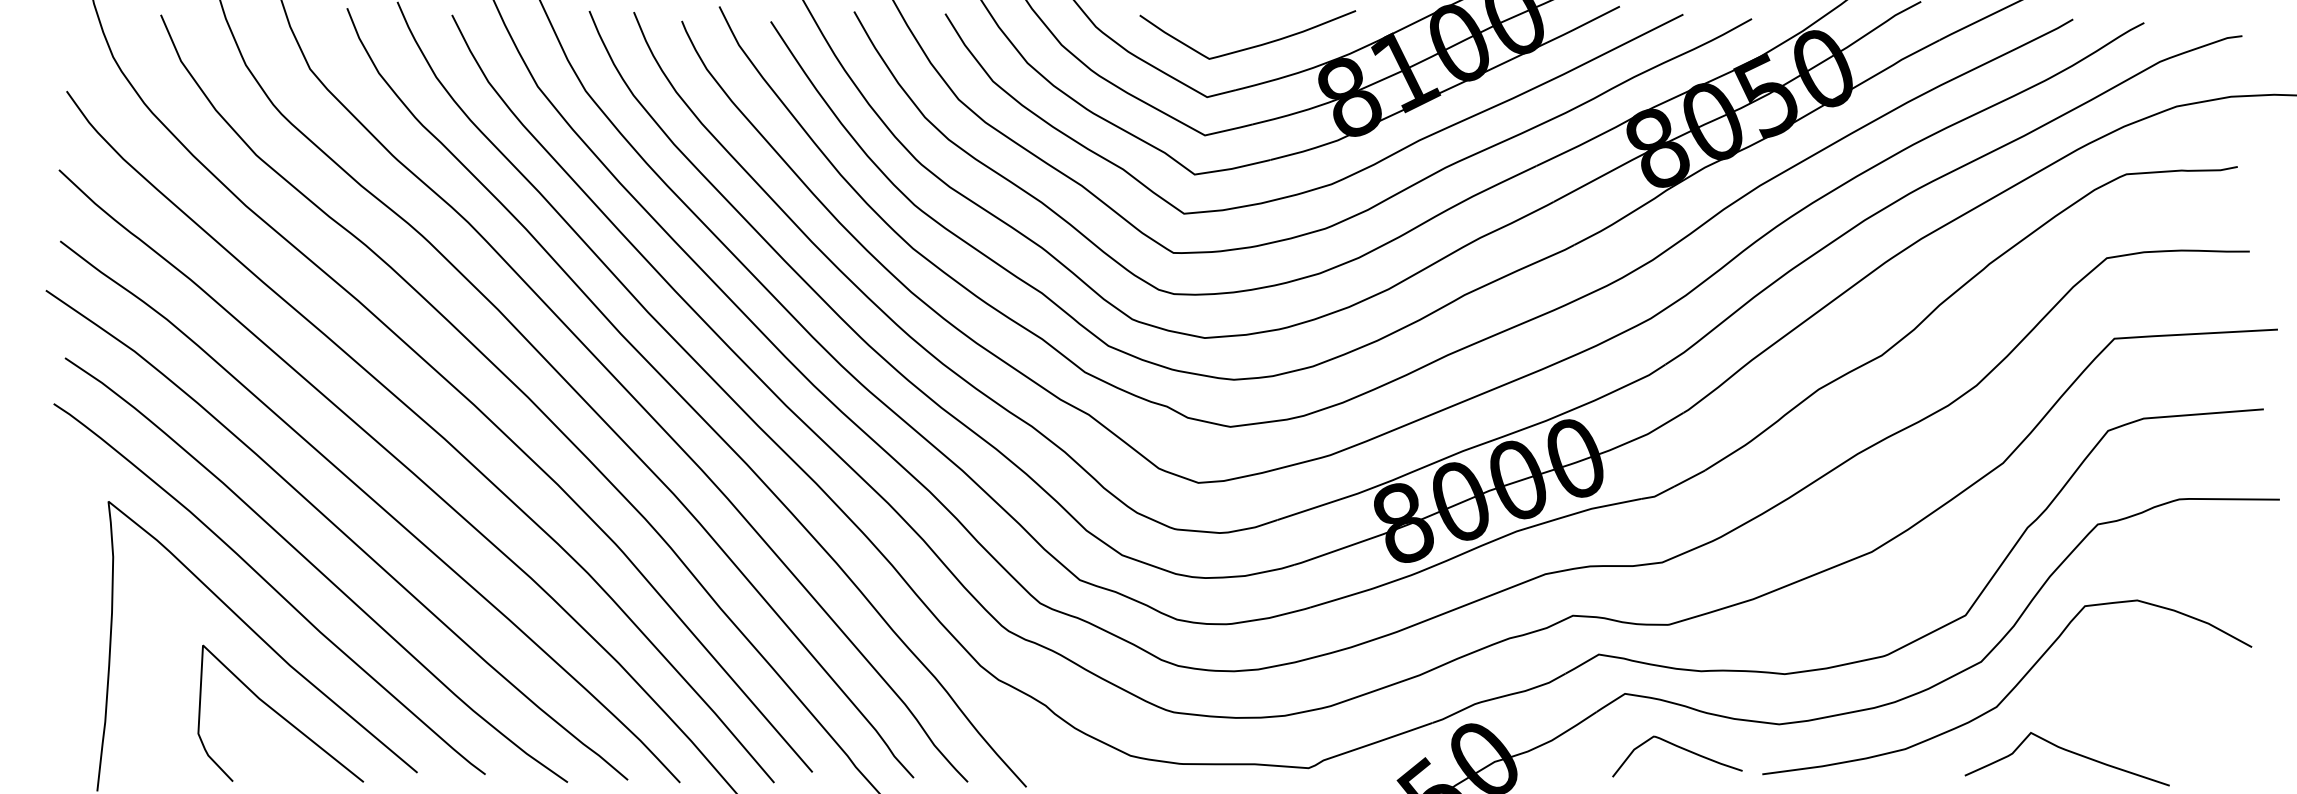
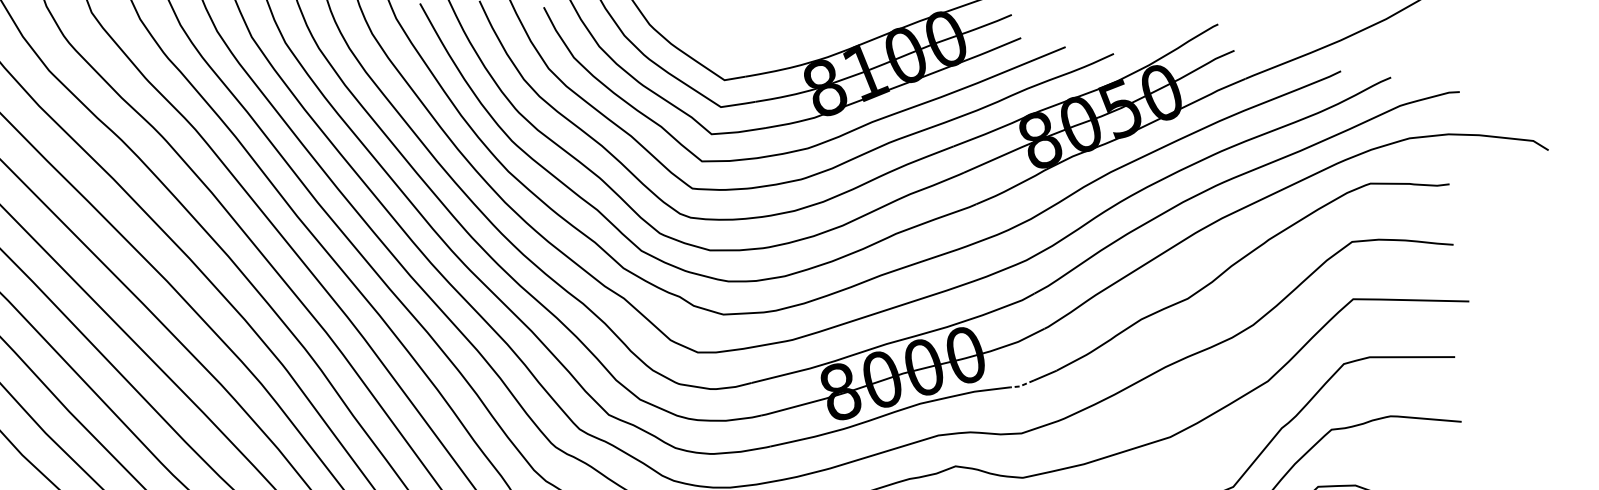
curve: (1251, 46) -> (758, 46), removed
line: (1657, 495) -> (1021, 385), solid -> dashed

